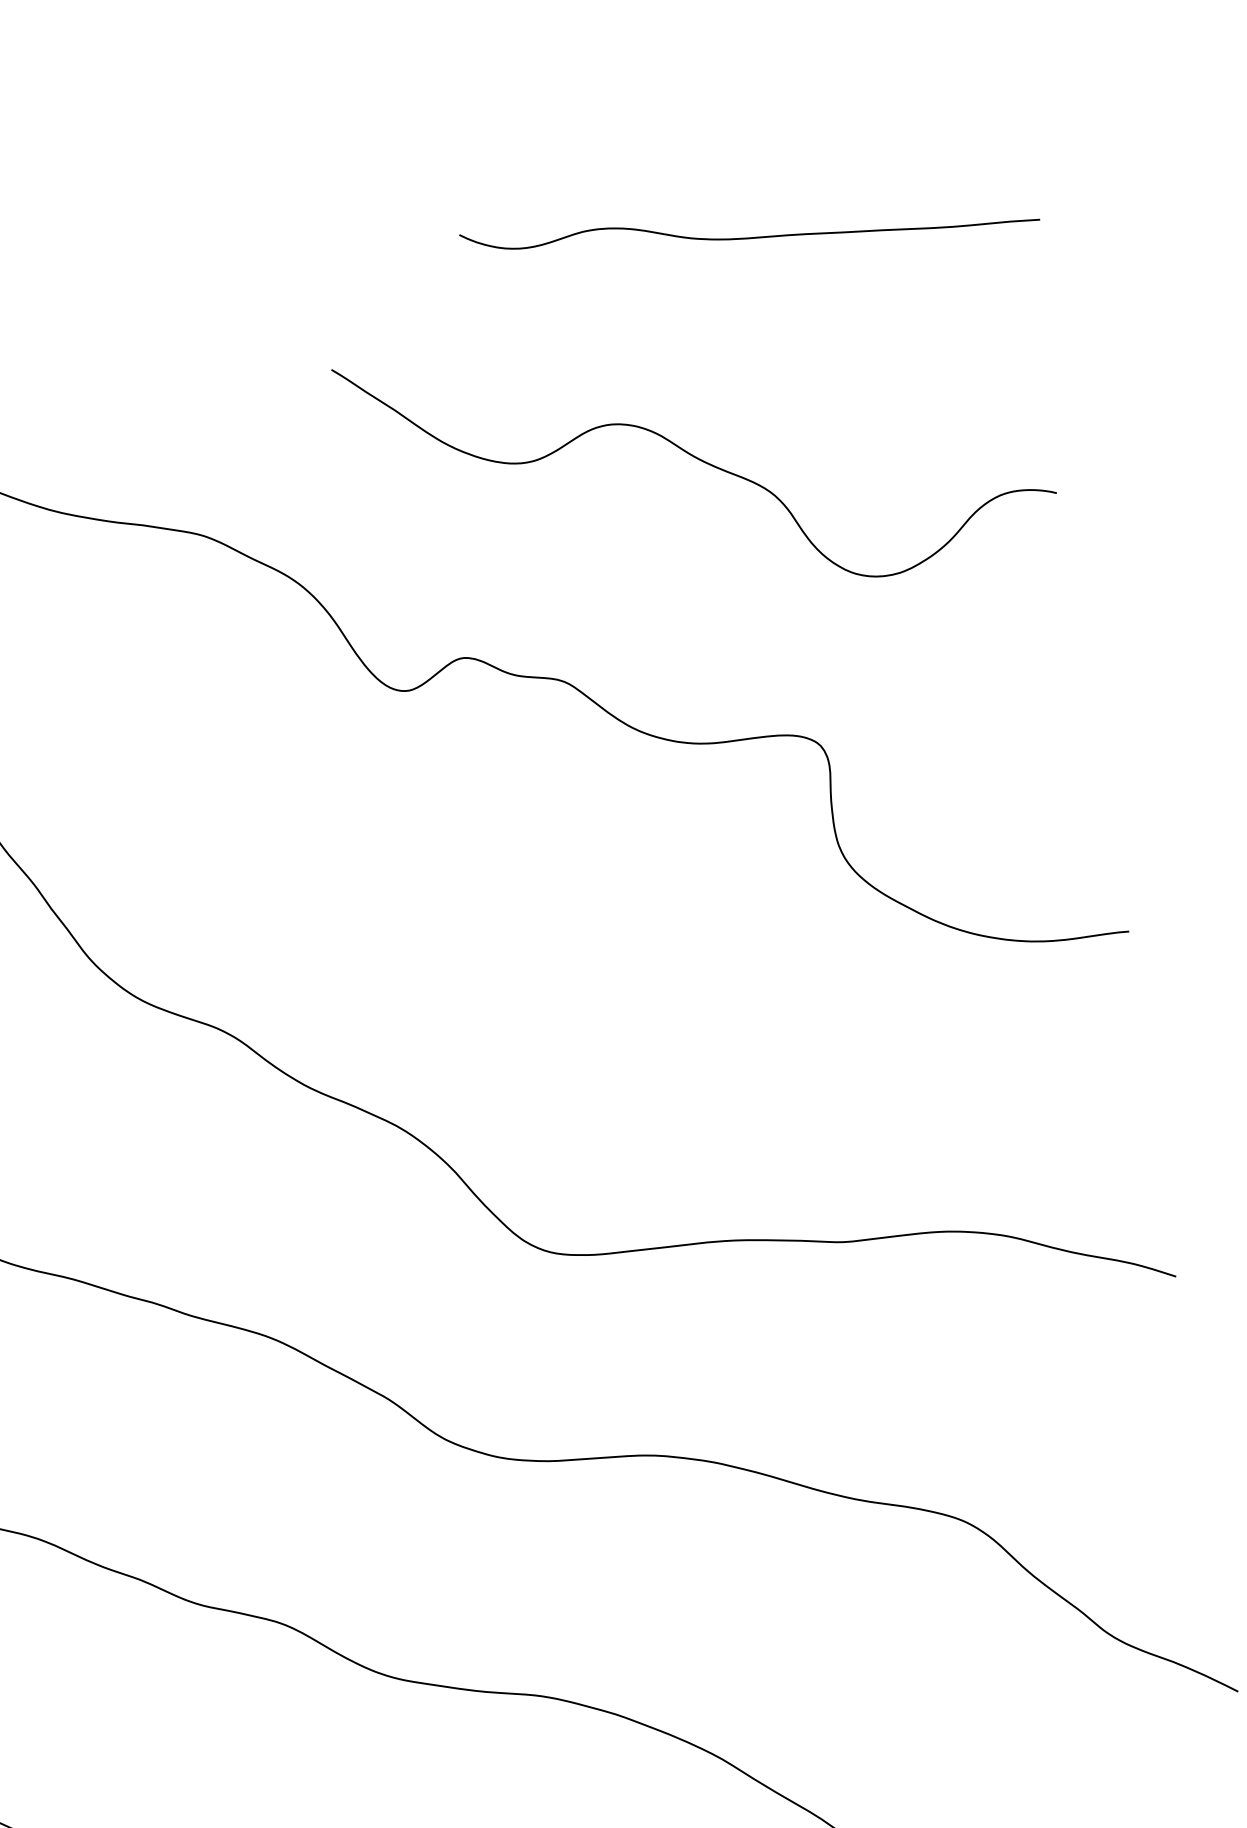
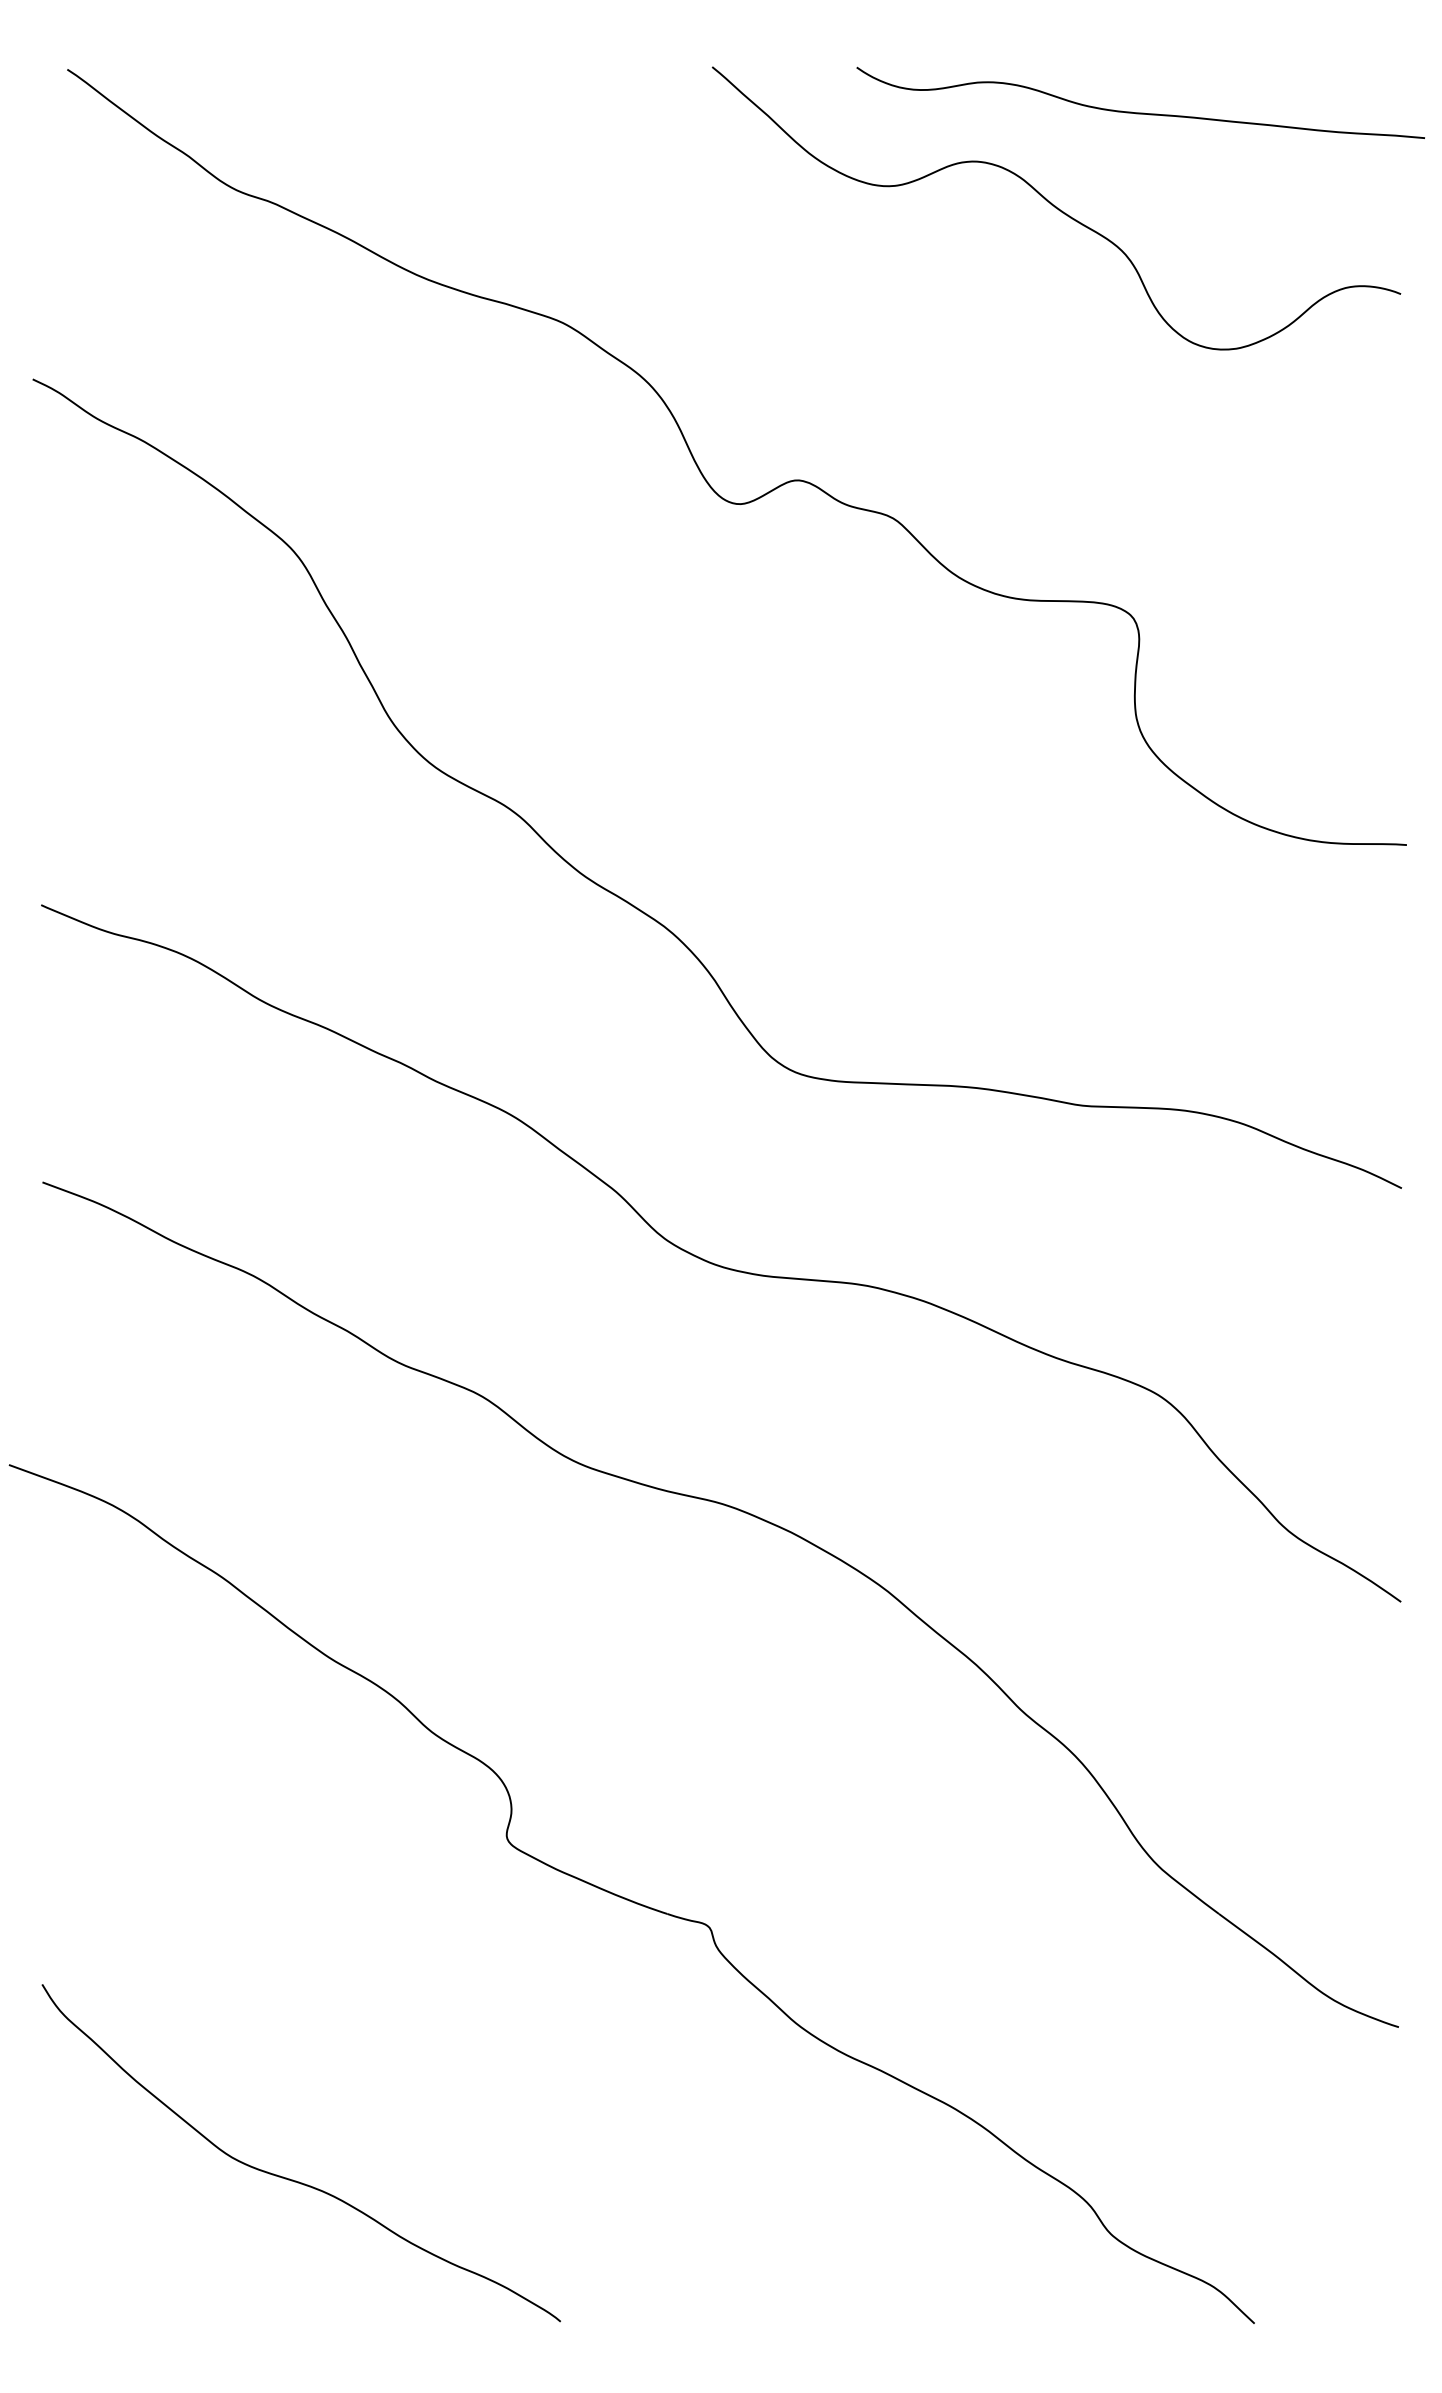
curve: (698, 459) -> (1056, 208), moved

